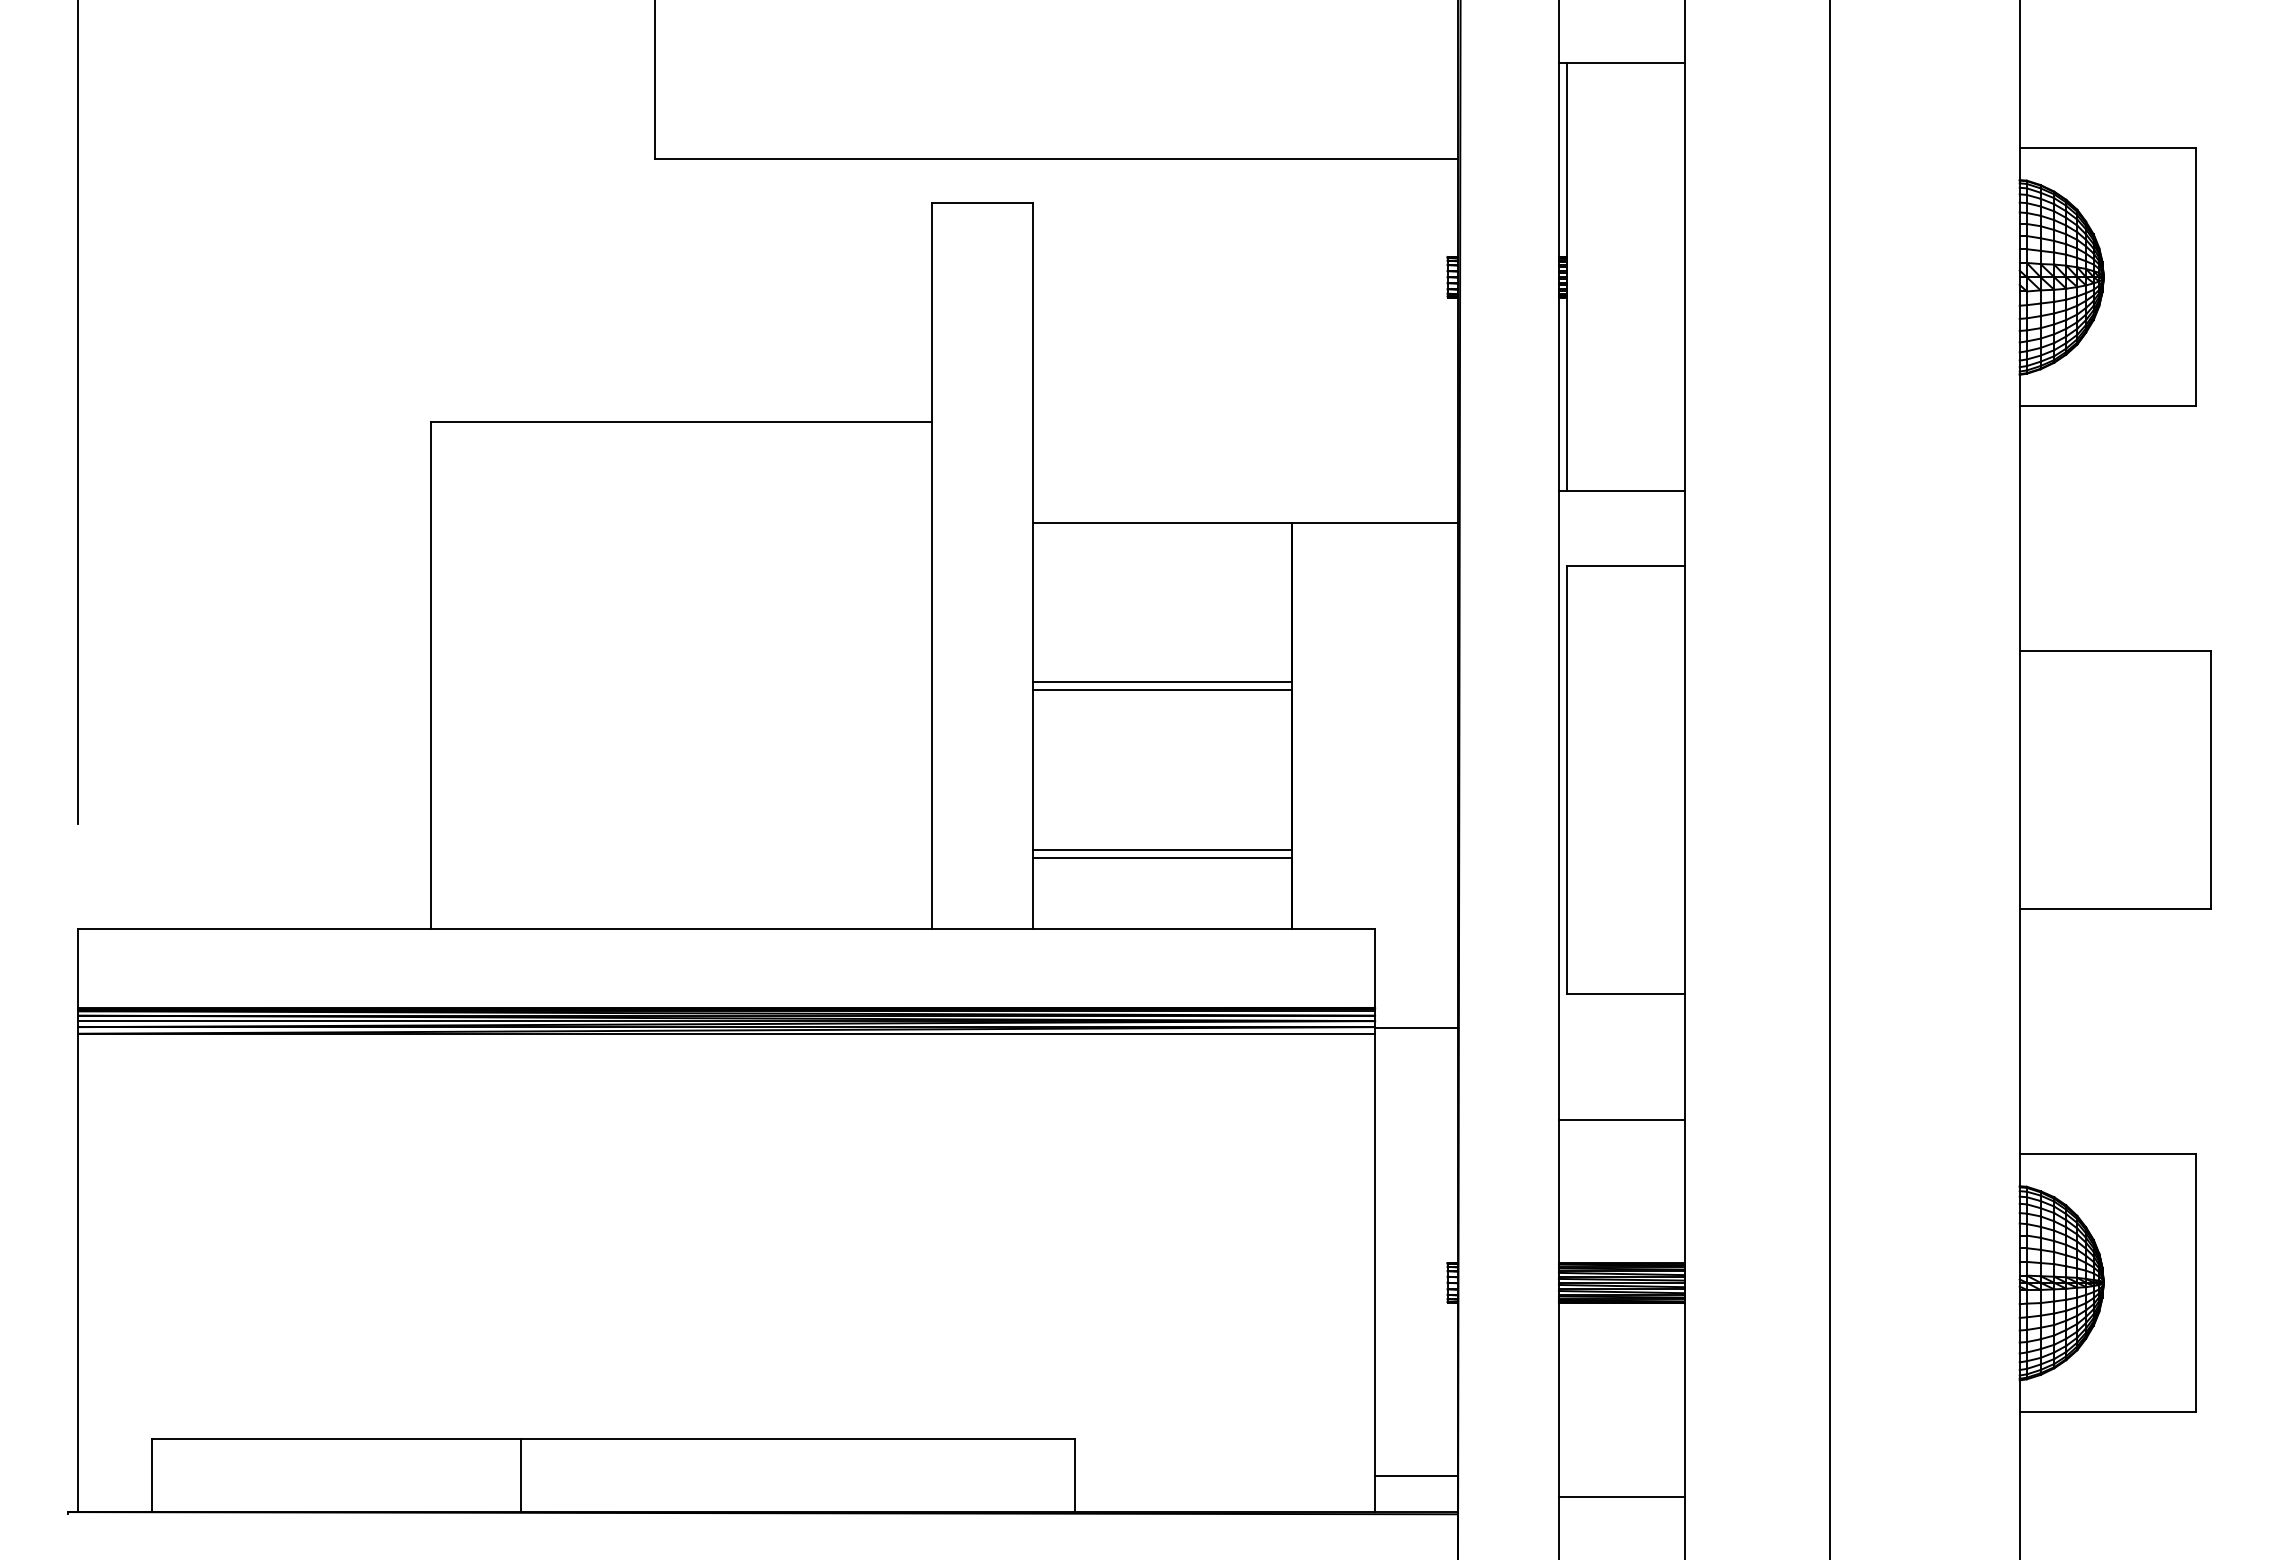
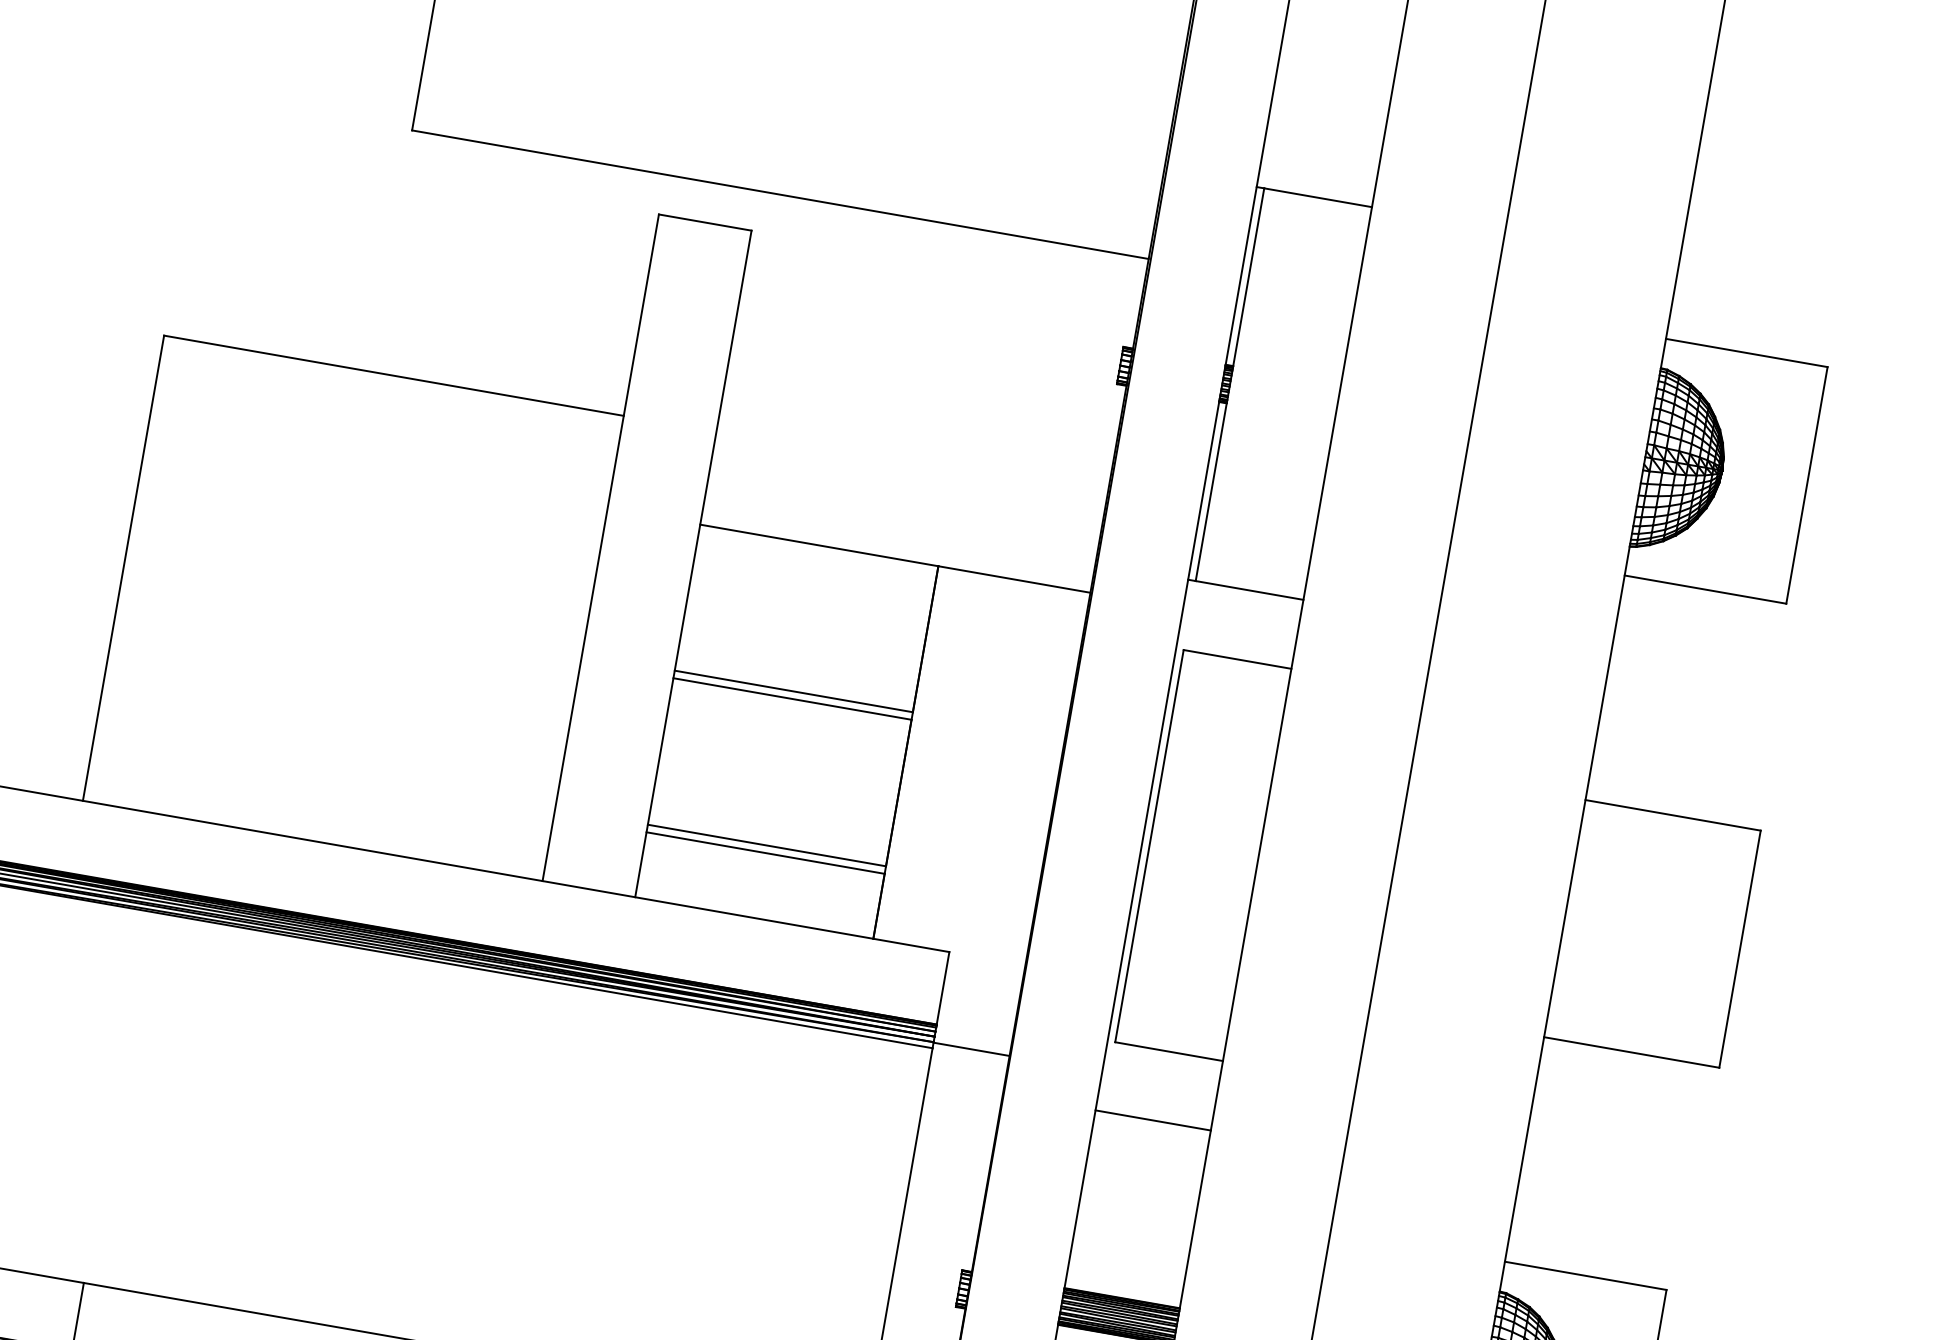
line: (1621, 1120) -> (1152, 1120), moved

